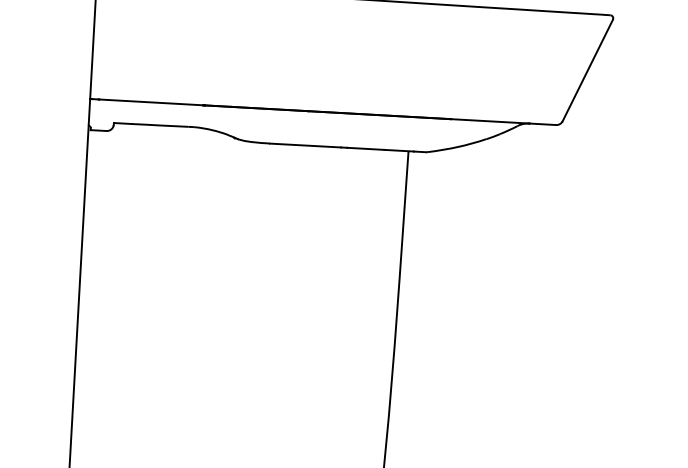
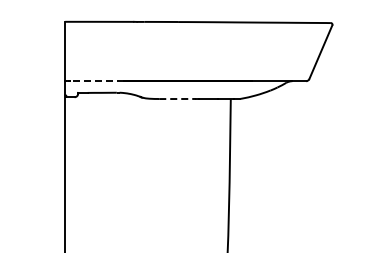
line: (150, 102) -> (96, 81), solid -> dashed
line: (307, 146) -> (178, 99), solid -> dashed

